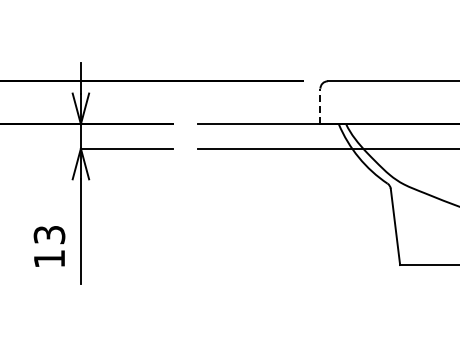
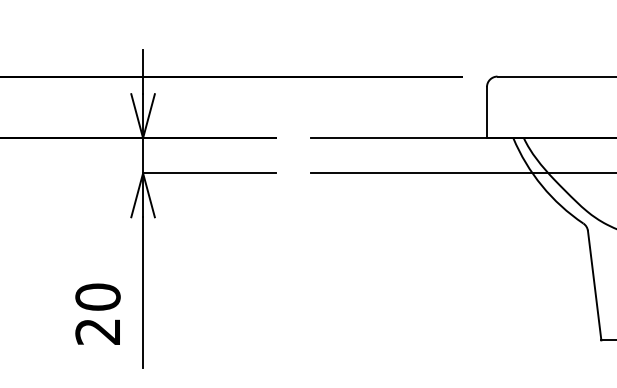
line: (320, 106) -> (487, 112), dashed -> solid
text: (49, 246) -> (97, 313), 13 -> 20

